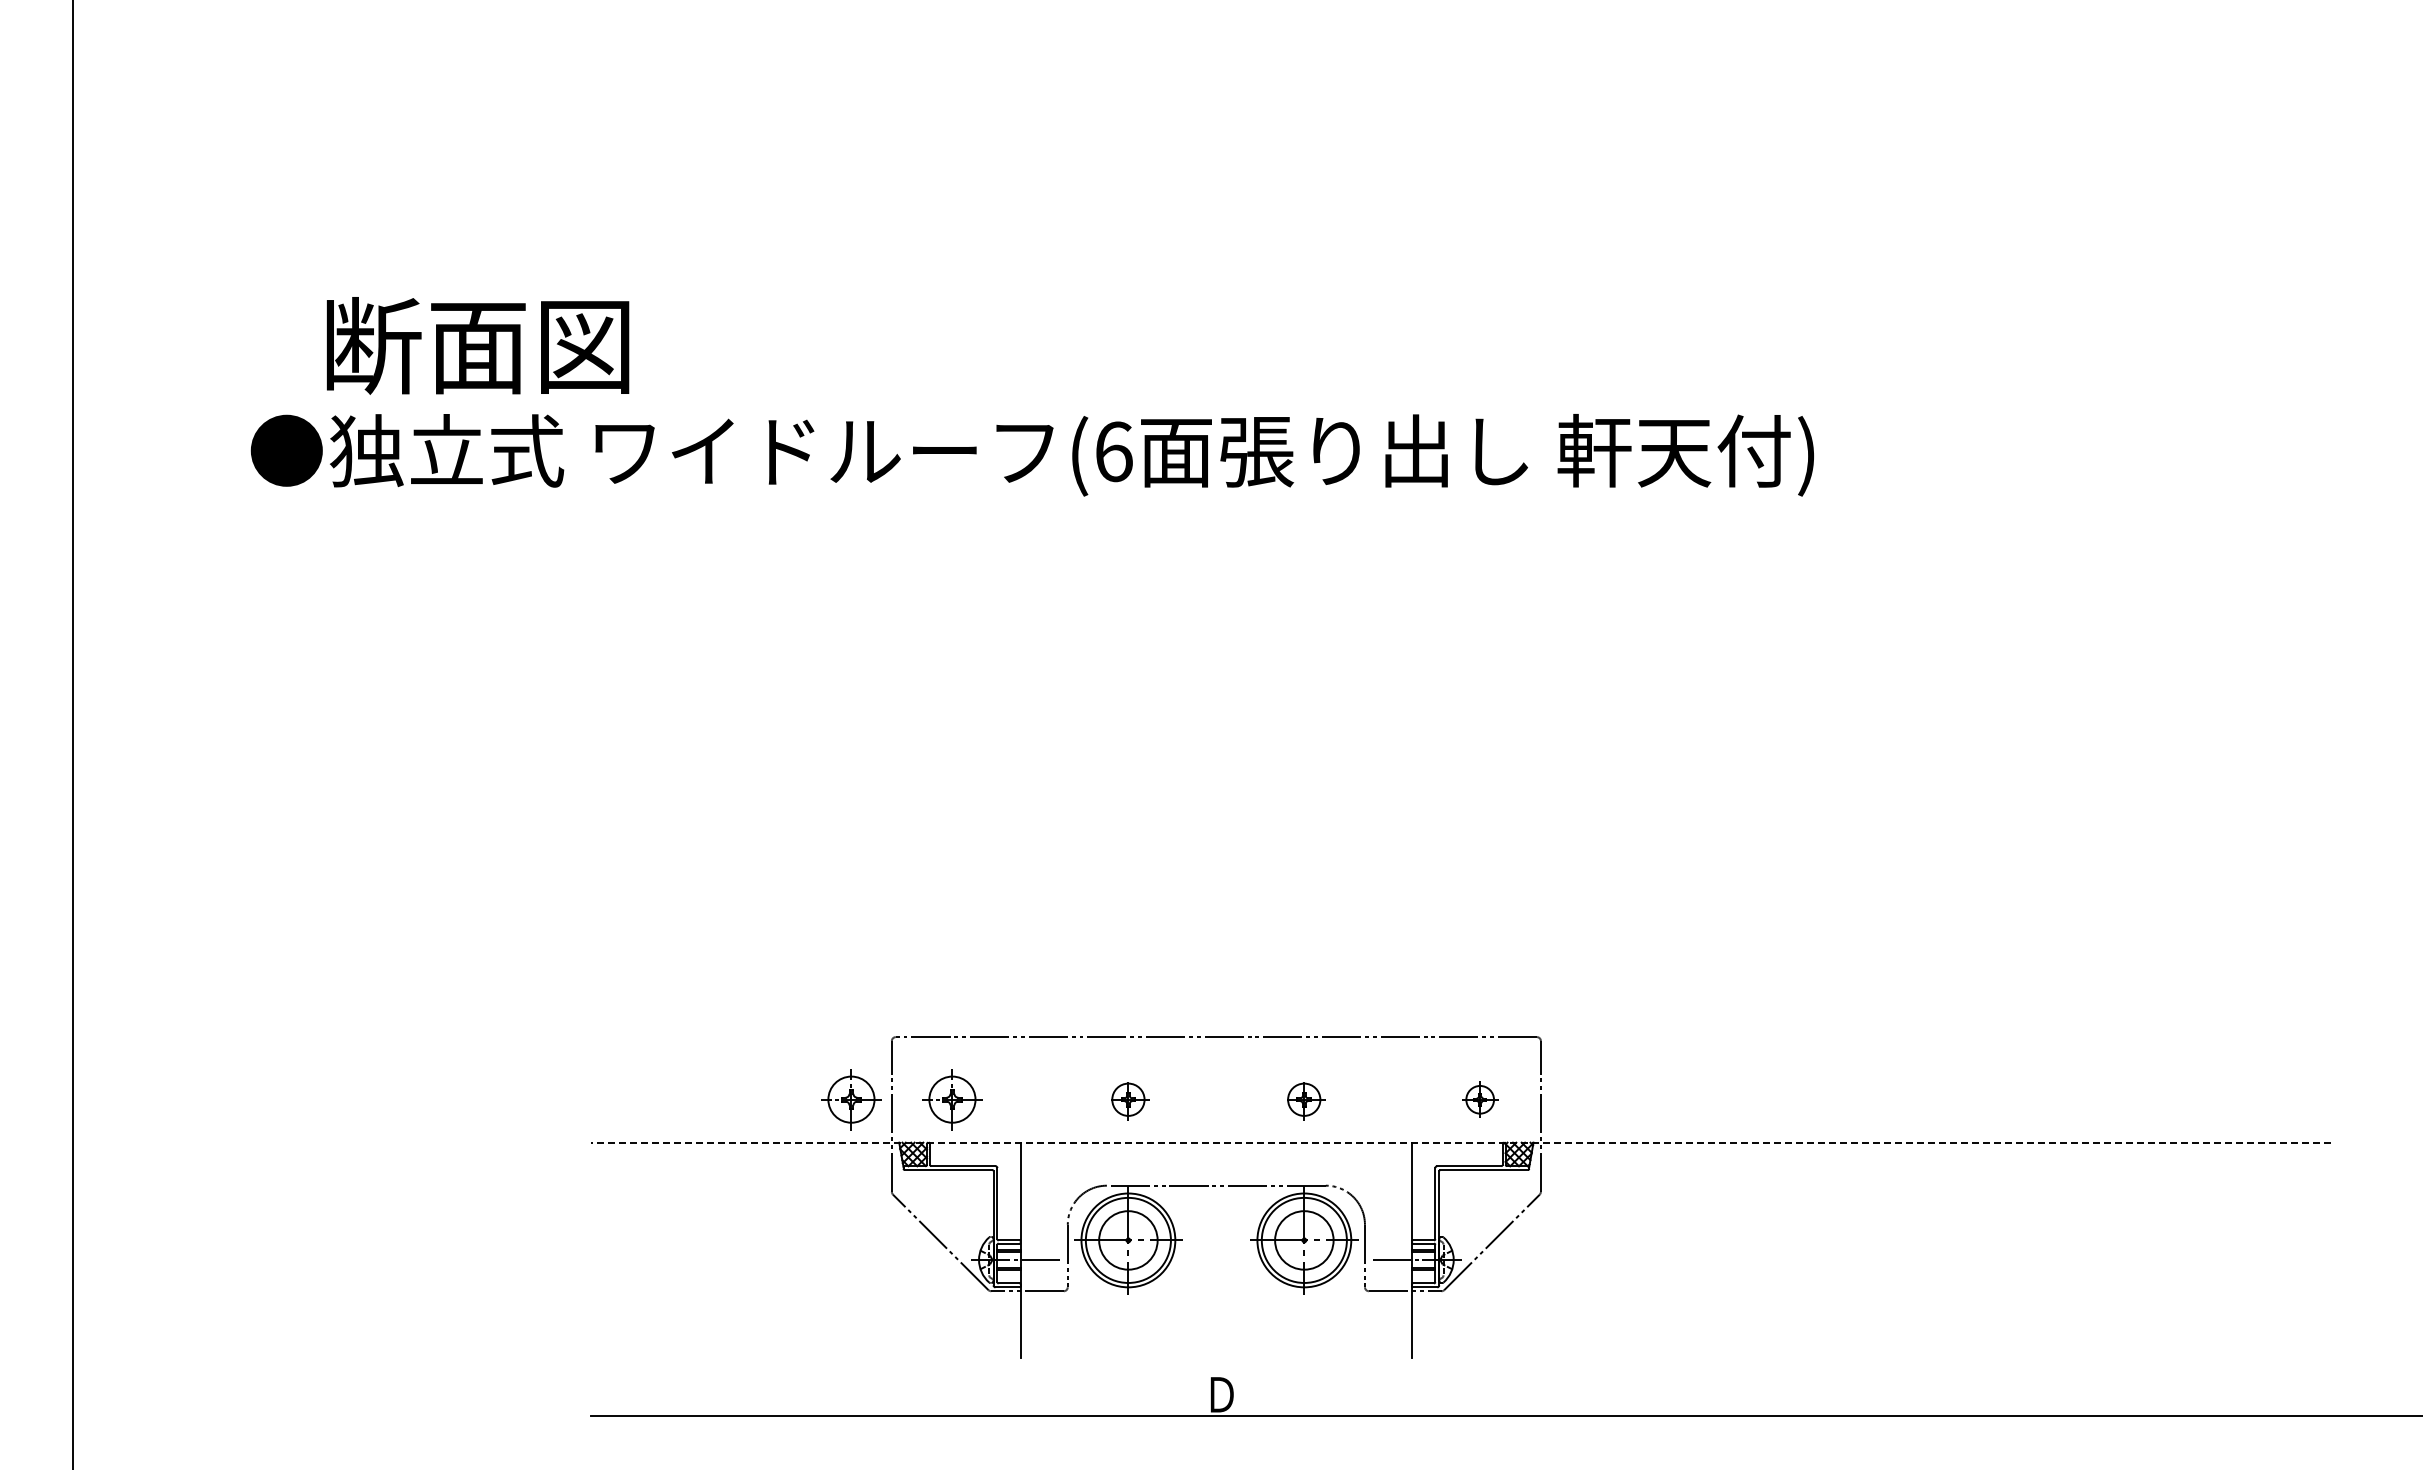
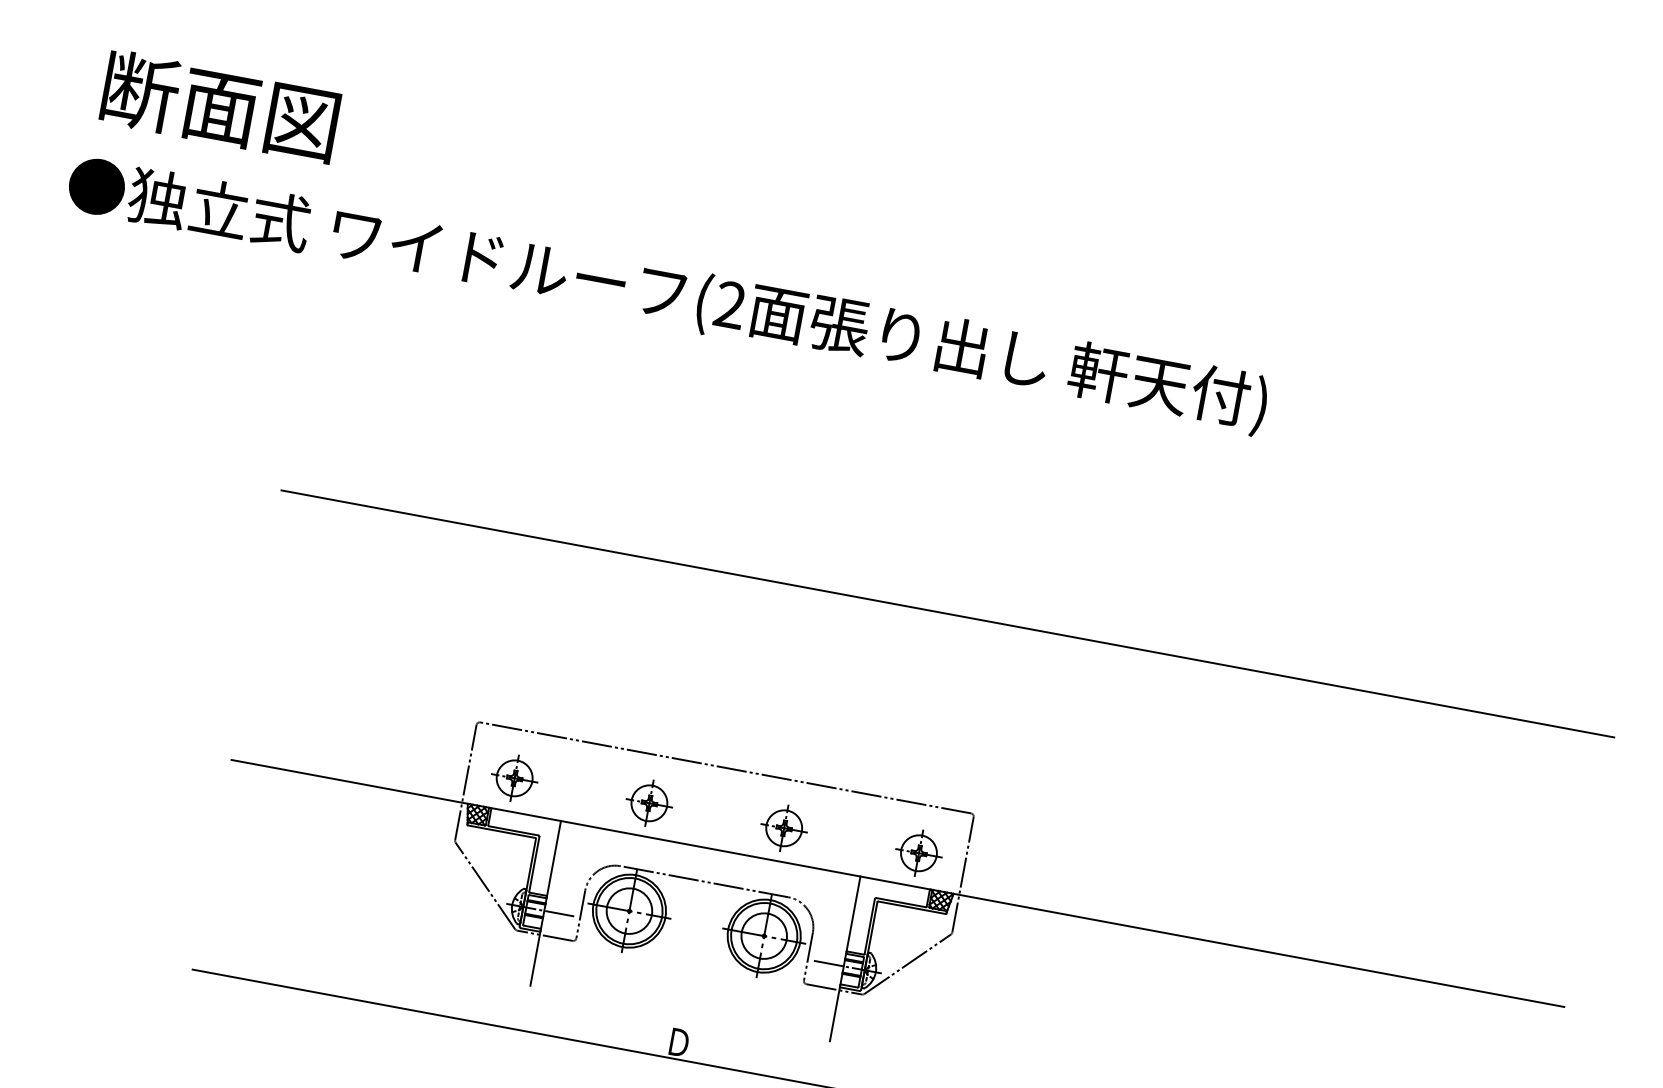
text: (478, 345) -> (220, 106), moved
text: (1113, 451) -> (730, 304), (6 -> (2
line: (1460, 790) -> (947, 613), added
part: (851, 1099) -> (437, 763), removed
part: (1128, 1099) -> (649, 803), size x1.43
part: (1303, 1099) -> (783, 828), size x1.43
part: (1479, 1099) -> (918, 853), size x1.67
line: (1460, 1142) -> (897, 883), dashed -> solid

